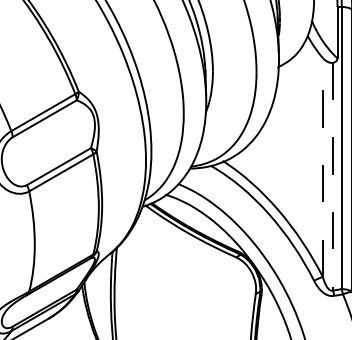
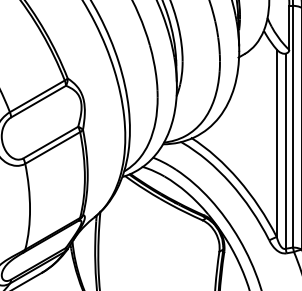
line: (322, 166) -> (276, 142), dashed -> solid
line: (333, 176) -> (285, 151), dashed -> solid

